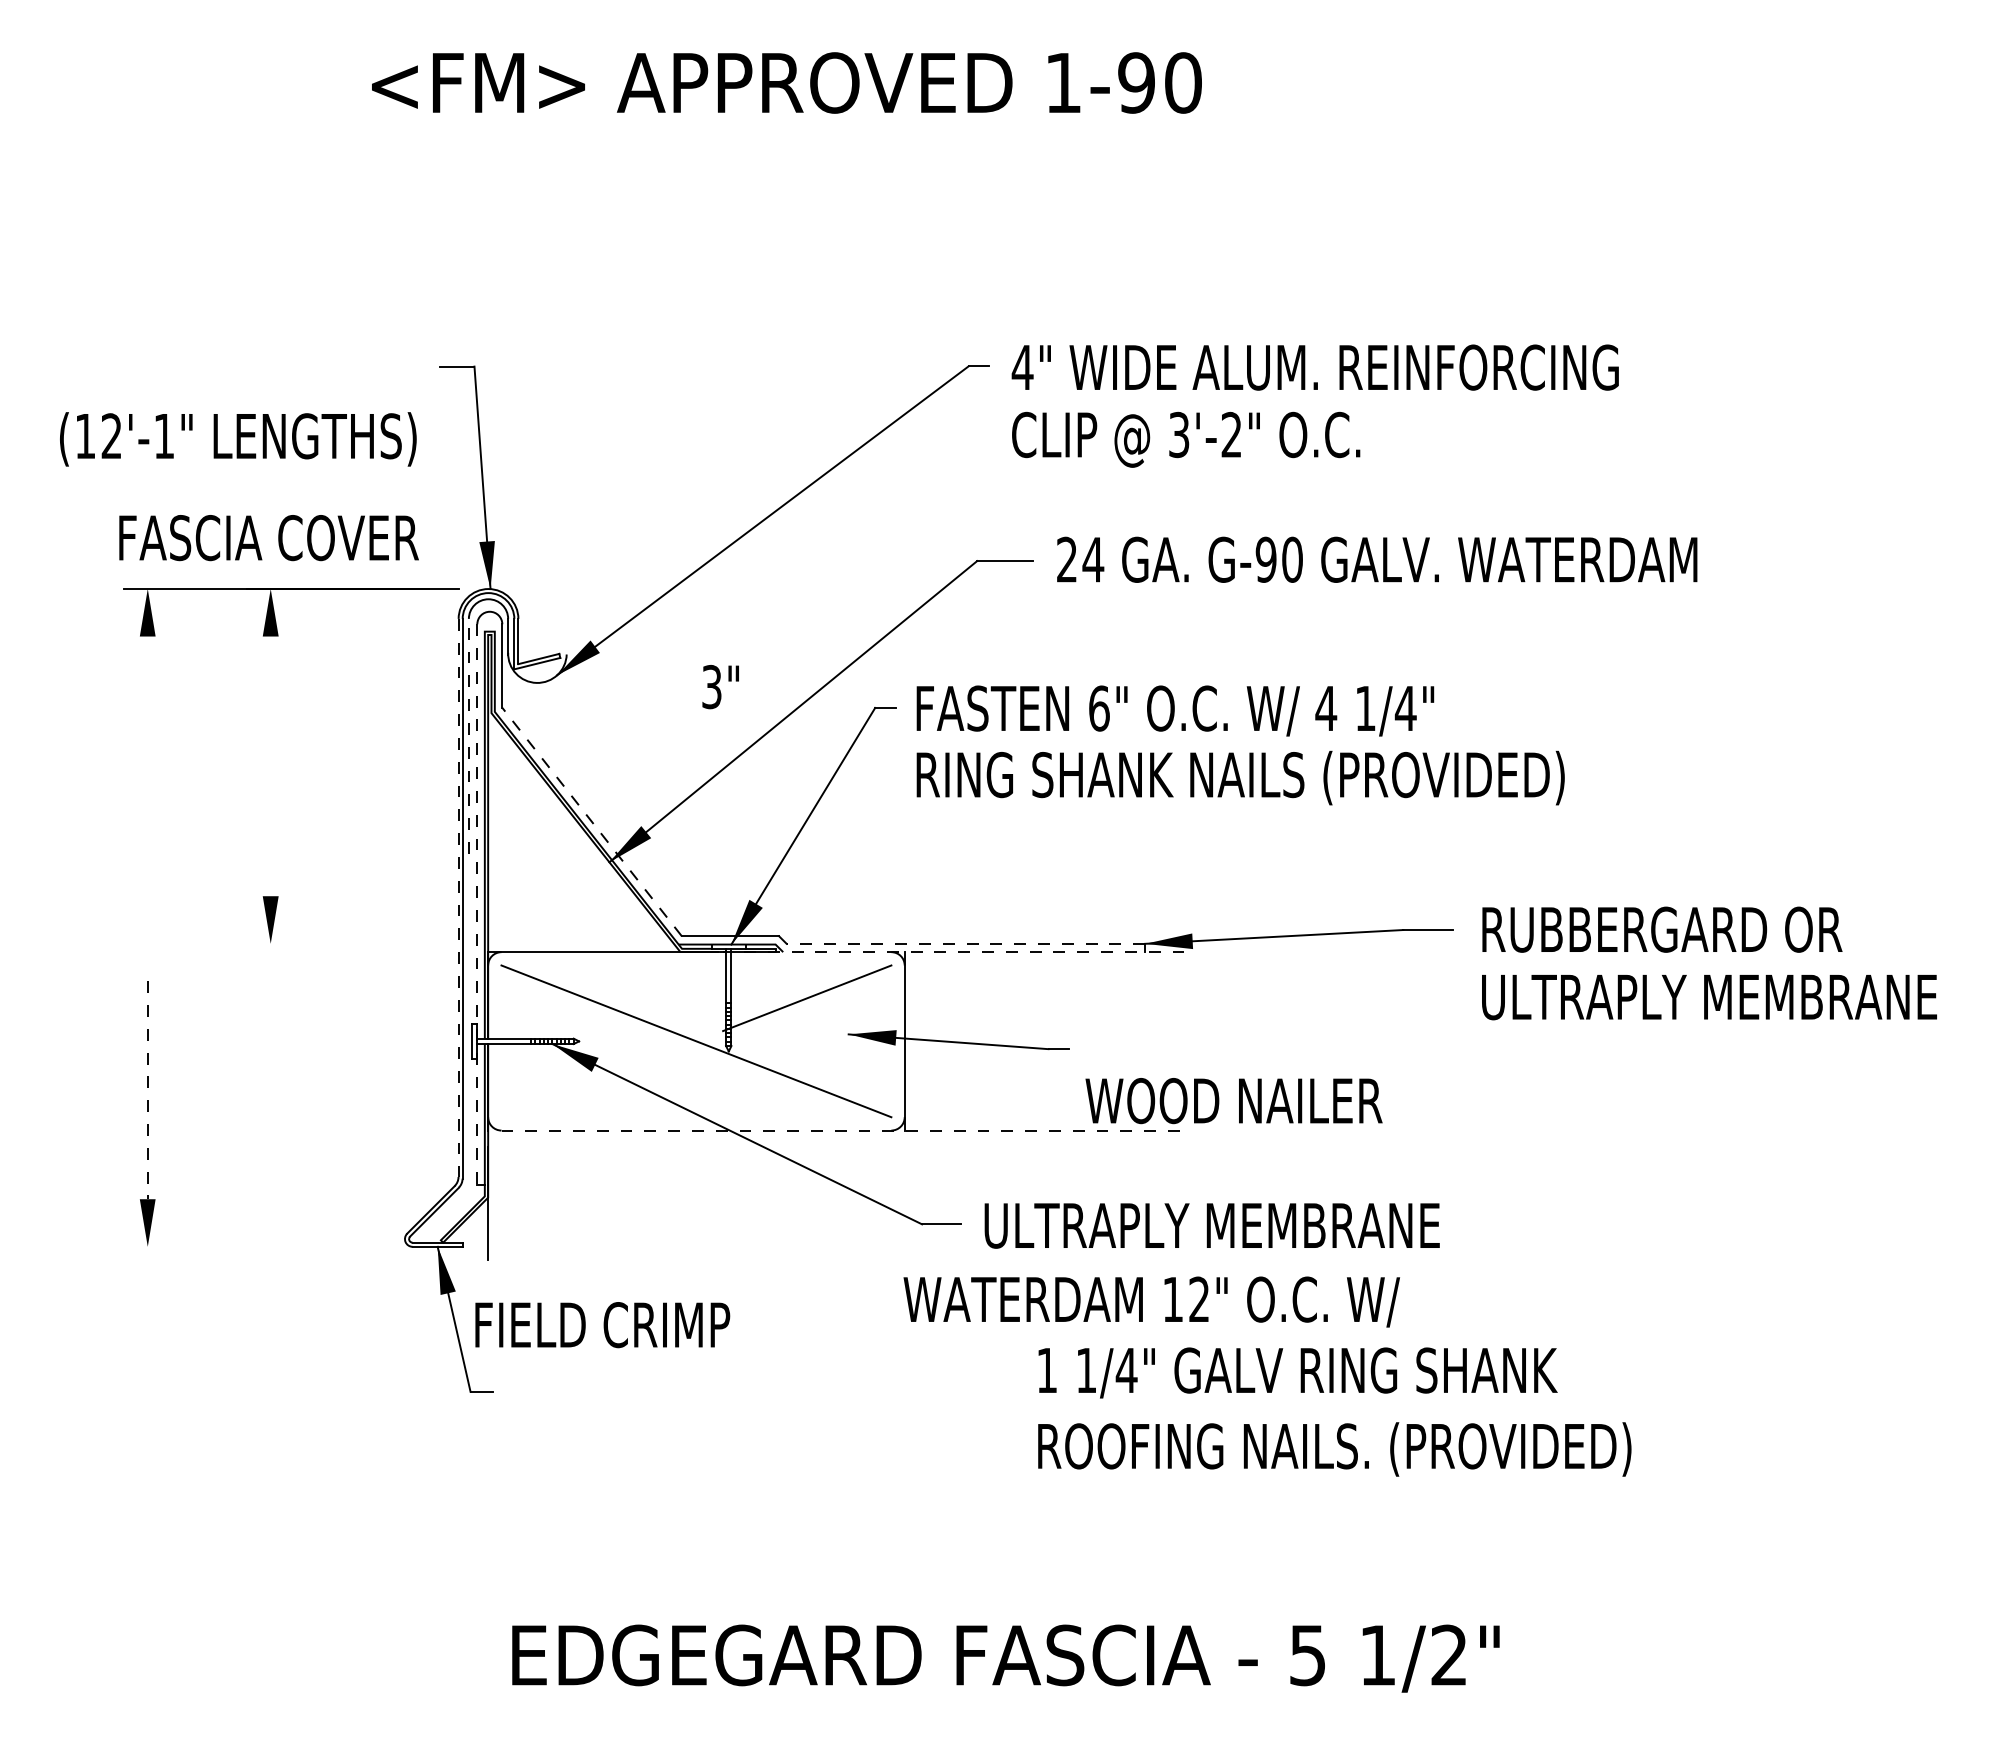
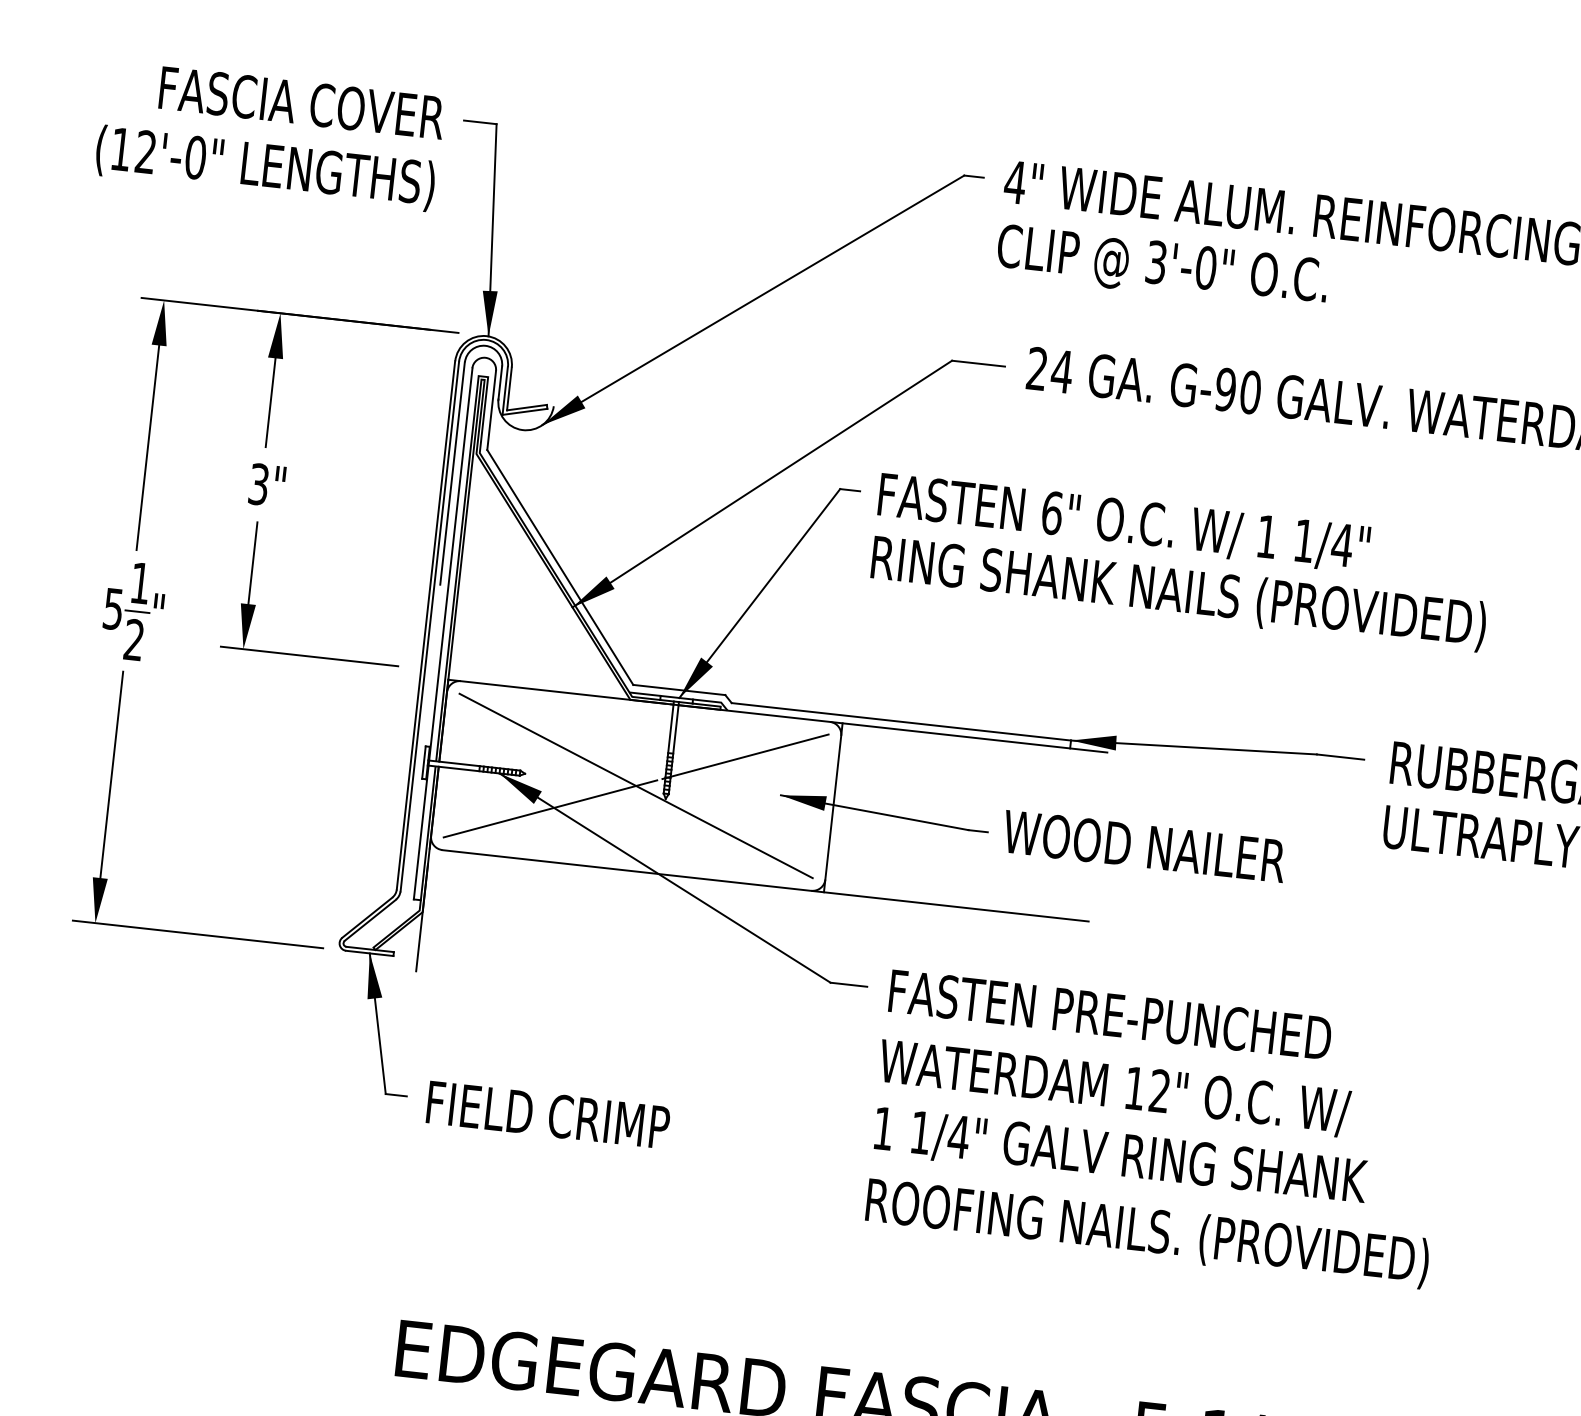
text: (1231, 434) -> (1205, 267), 3'-2" -> 3'-0"
text: (164, 436) -> (195, 157), (12'-1" -> (12'-0"
text: (268, 538) -> (301, 103), moved
line: (270, 683) -> (270, 402), added
text: (720, 687) -> (267, 485), moved
text: (1326, 708) -> (1267, 536), 4 -> 1
line: (468, 735) -> (452, 472), dashed -> solid
line: (147, 744) -> (147, 447), added
line: (591, 821) -> (559, 566), dashed -> solid
line: (270, 852) -> (252, 562), added
line: (458, 898) -> (425, 625), dashed -> solid
line: (477, 904) -> (443, 633), dashed -> solid
part: (151, 916) -> (133, 610), added
line: (340, 943) -> (309, 656), added
line: (965, 943) -> (901, 721), dashed -> solid
line: (953, 952) -> (888, 728), dashed -> solid
line: (609, 1075) -> (550, 809), added
line: (147, 1090) -> (111, 775), dashed -> solid
text: (1233, 1101) -> (1143, 846), moved
line: (843, 1130) -> (766, 885), dashed -> solid
text: (1217, 1225) -> (1110, 1014), ULTRAPLY MEMBRANE -> FASTEN PRE-PUNCHED
line: (255, 1246) -> (197, 934), added
text: (1151, 1301) -> (1114, 1087), moved
text: (602, 1325) -> (548, 1115), moved
text: (1297, 1372) -> (1120, 1156), moved
text: (1334, 1449) -> (1147, 1233), moved

